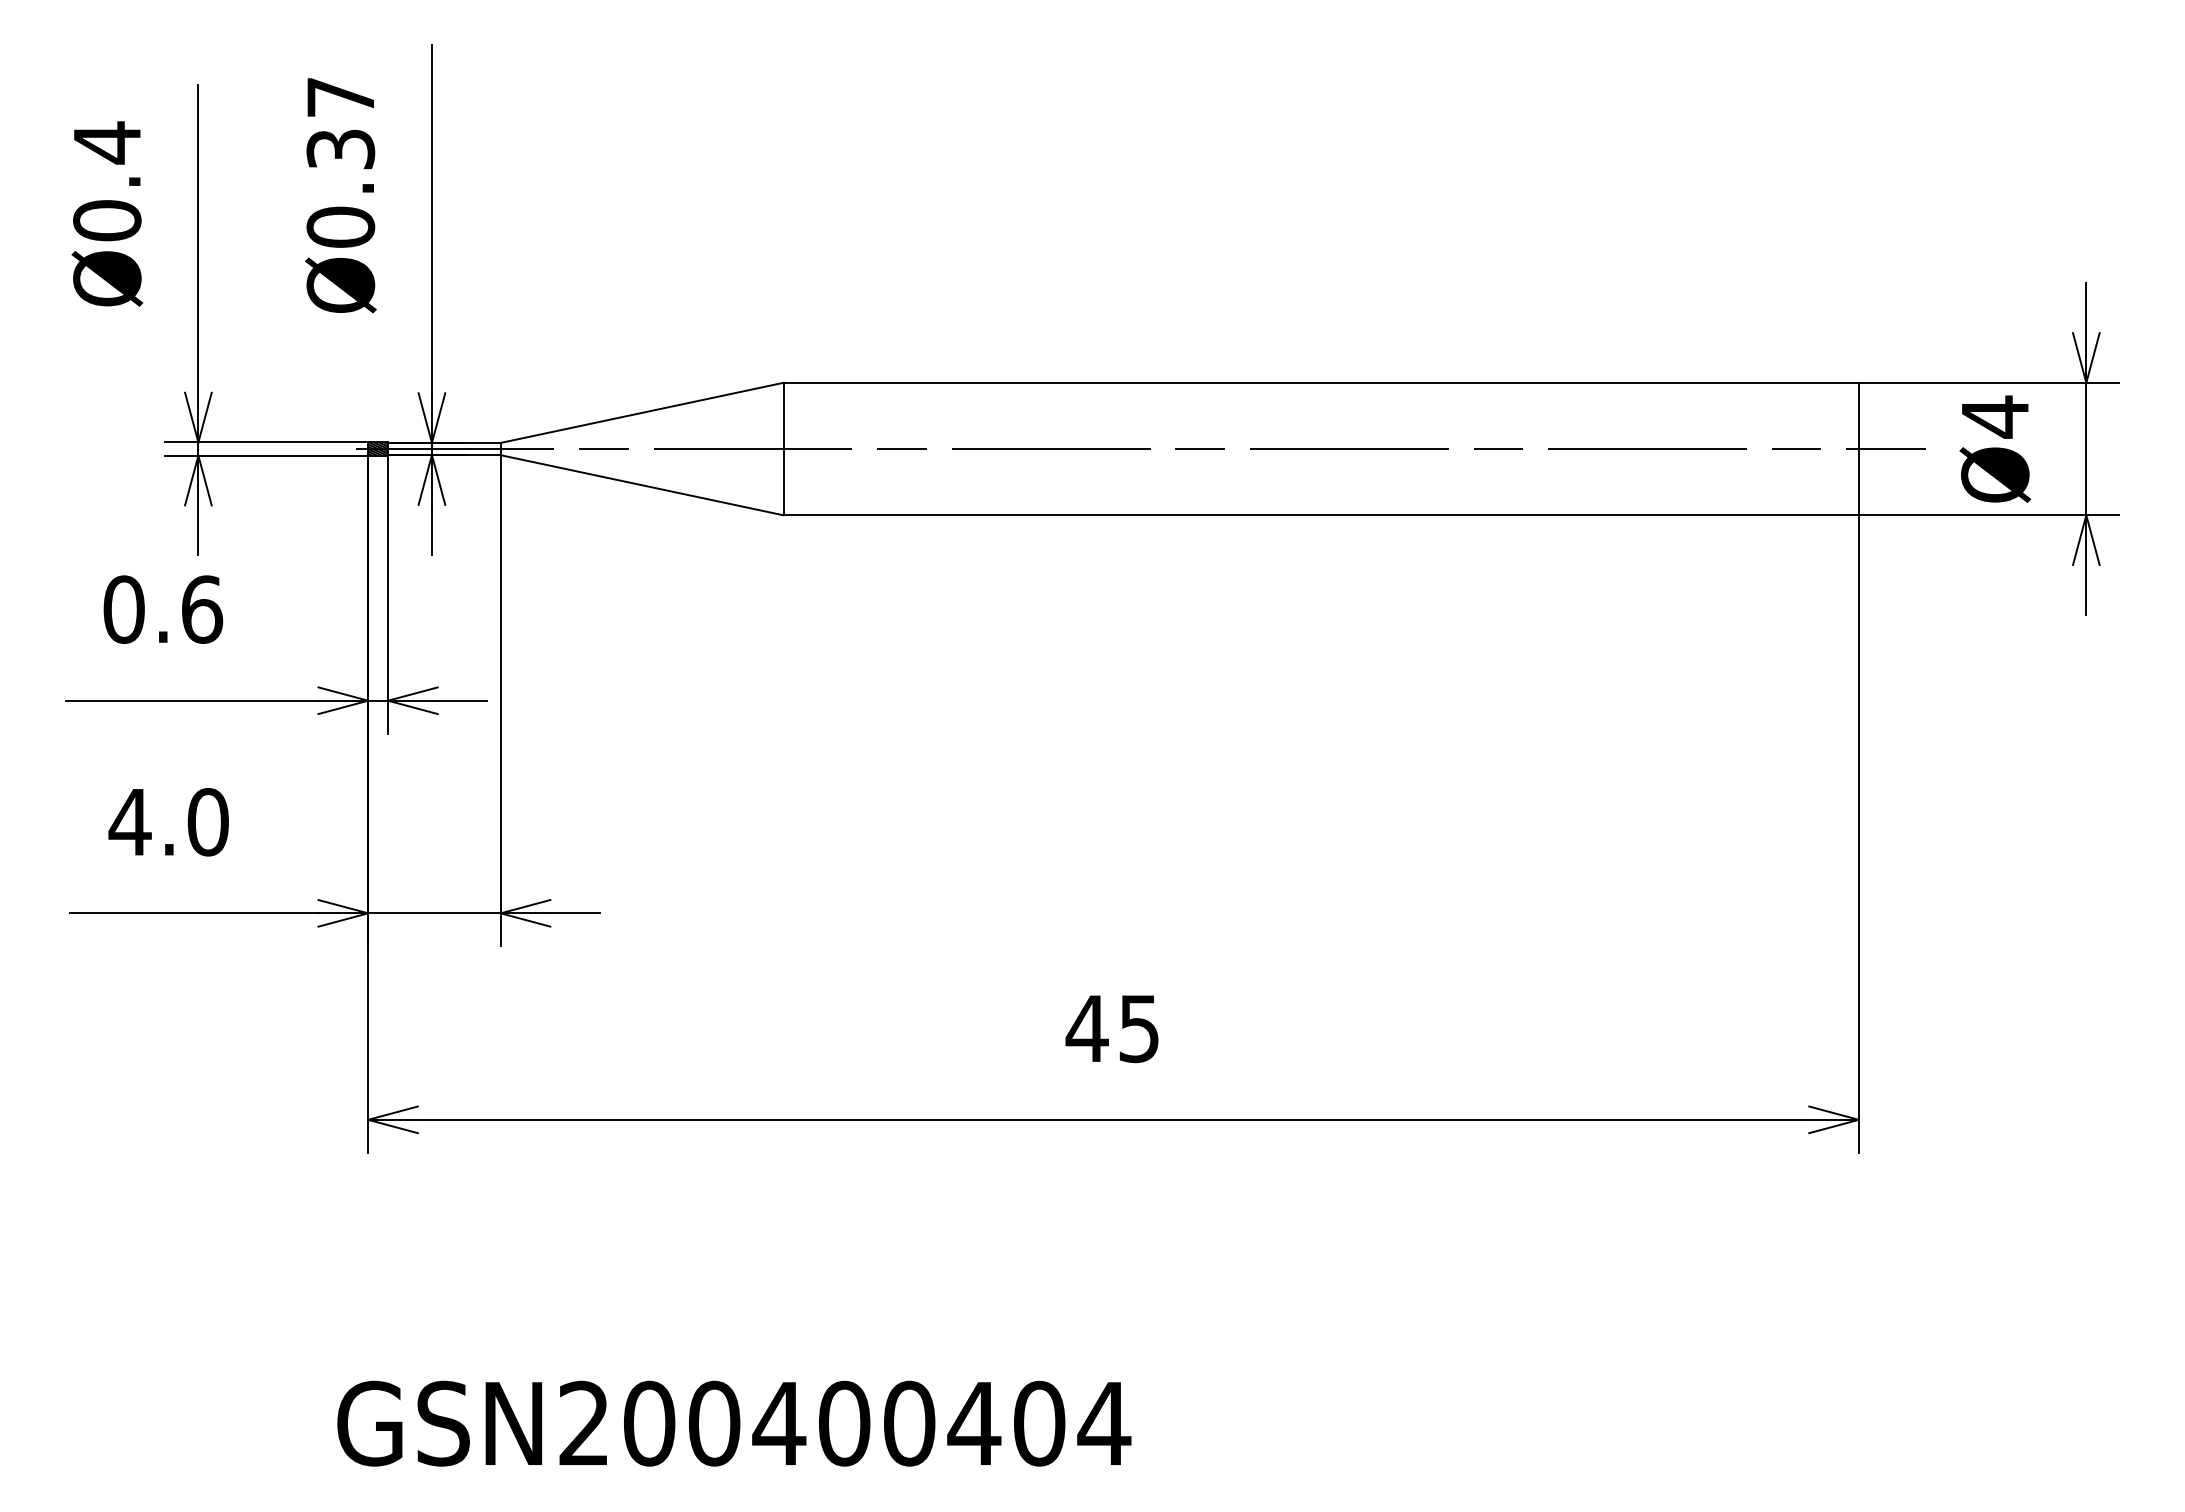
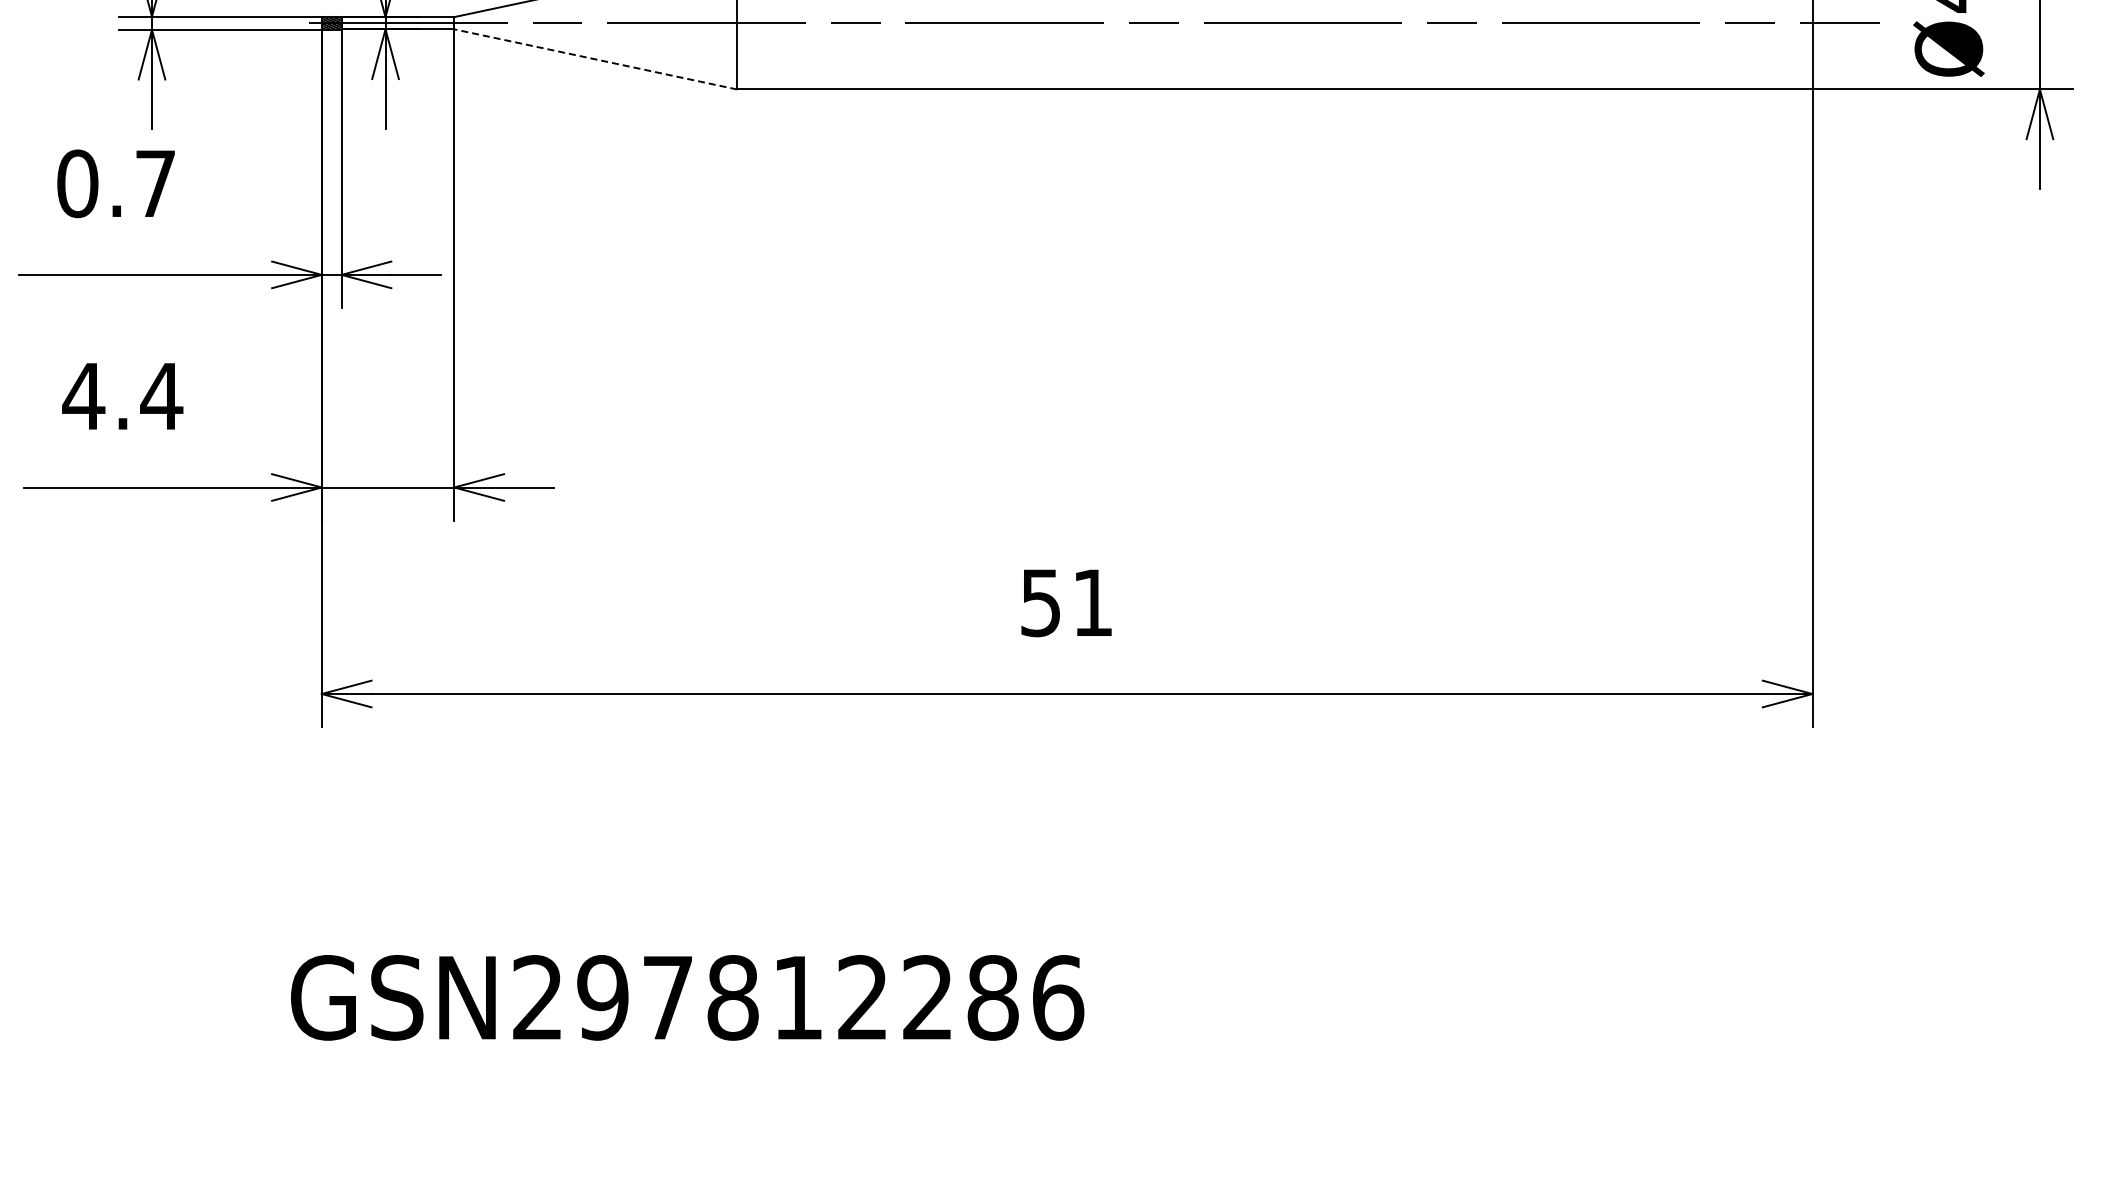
line: (642, 485) -> (596, 59), solid -> dashed
text: (202, 609) -> (156, 183), 0.6 -> 0.7
text: (207, 822) -> (161, 396), 4.0 -> 4.4
text: (1111, 1029) -> (1065, 603), 45 -> 51
text: (877, 1423) -> (831, 997), GSN200400404 -> GSN297812286

